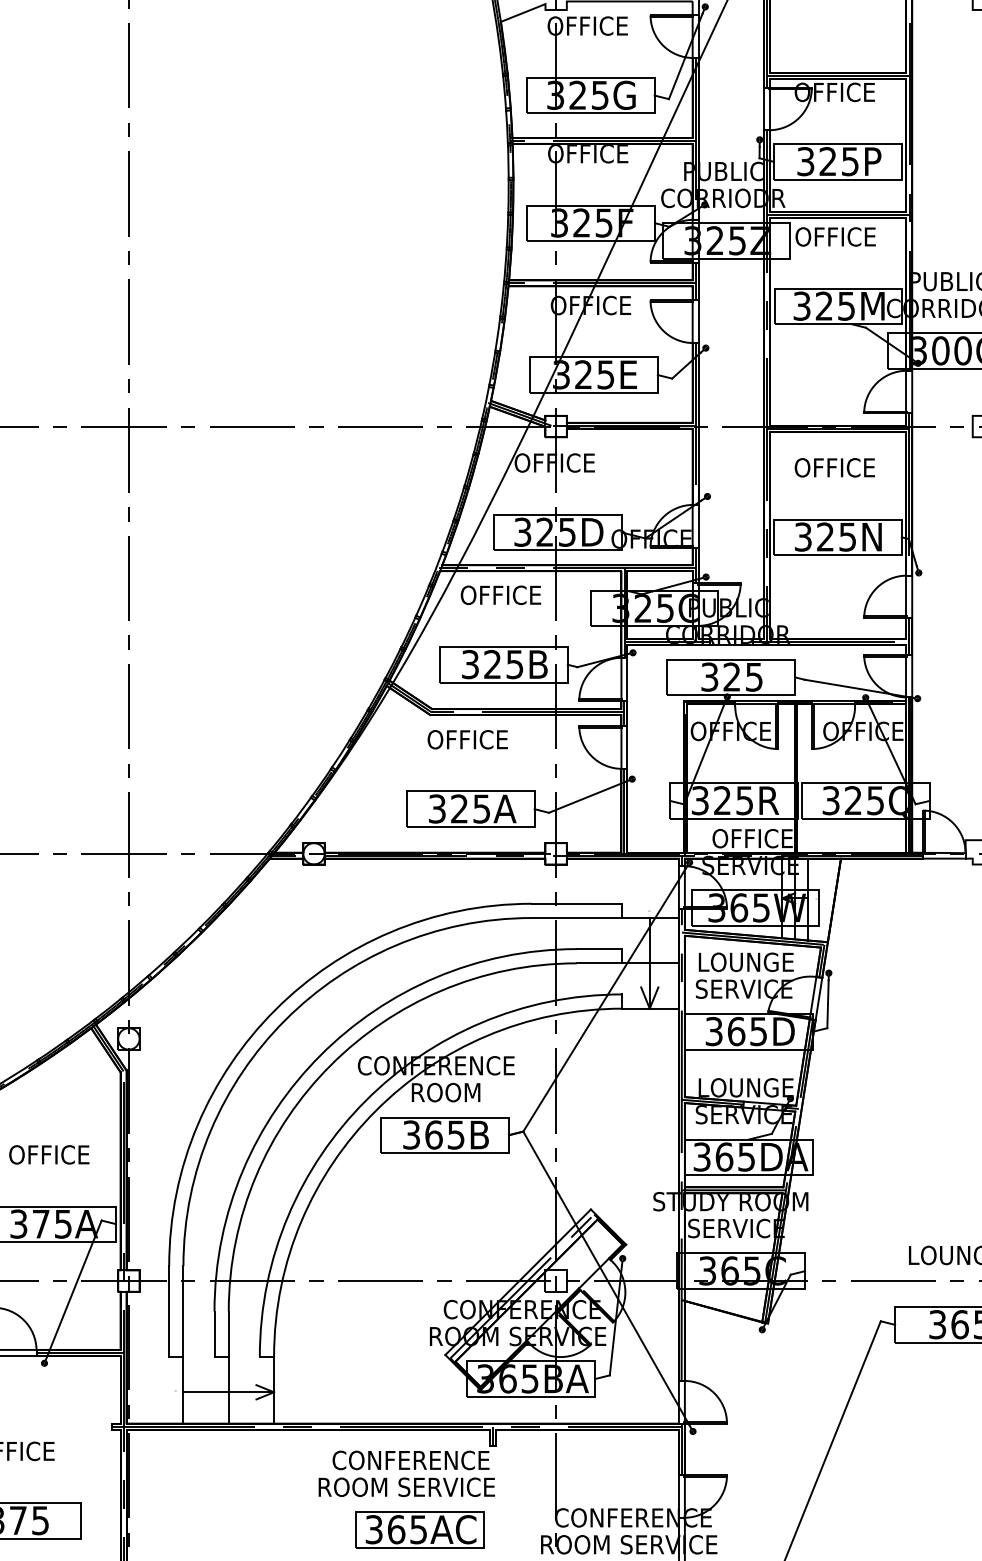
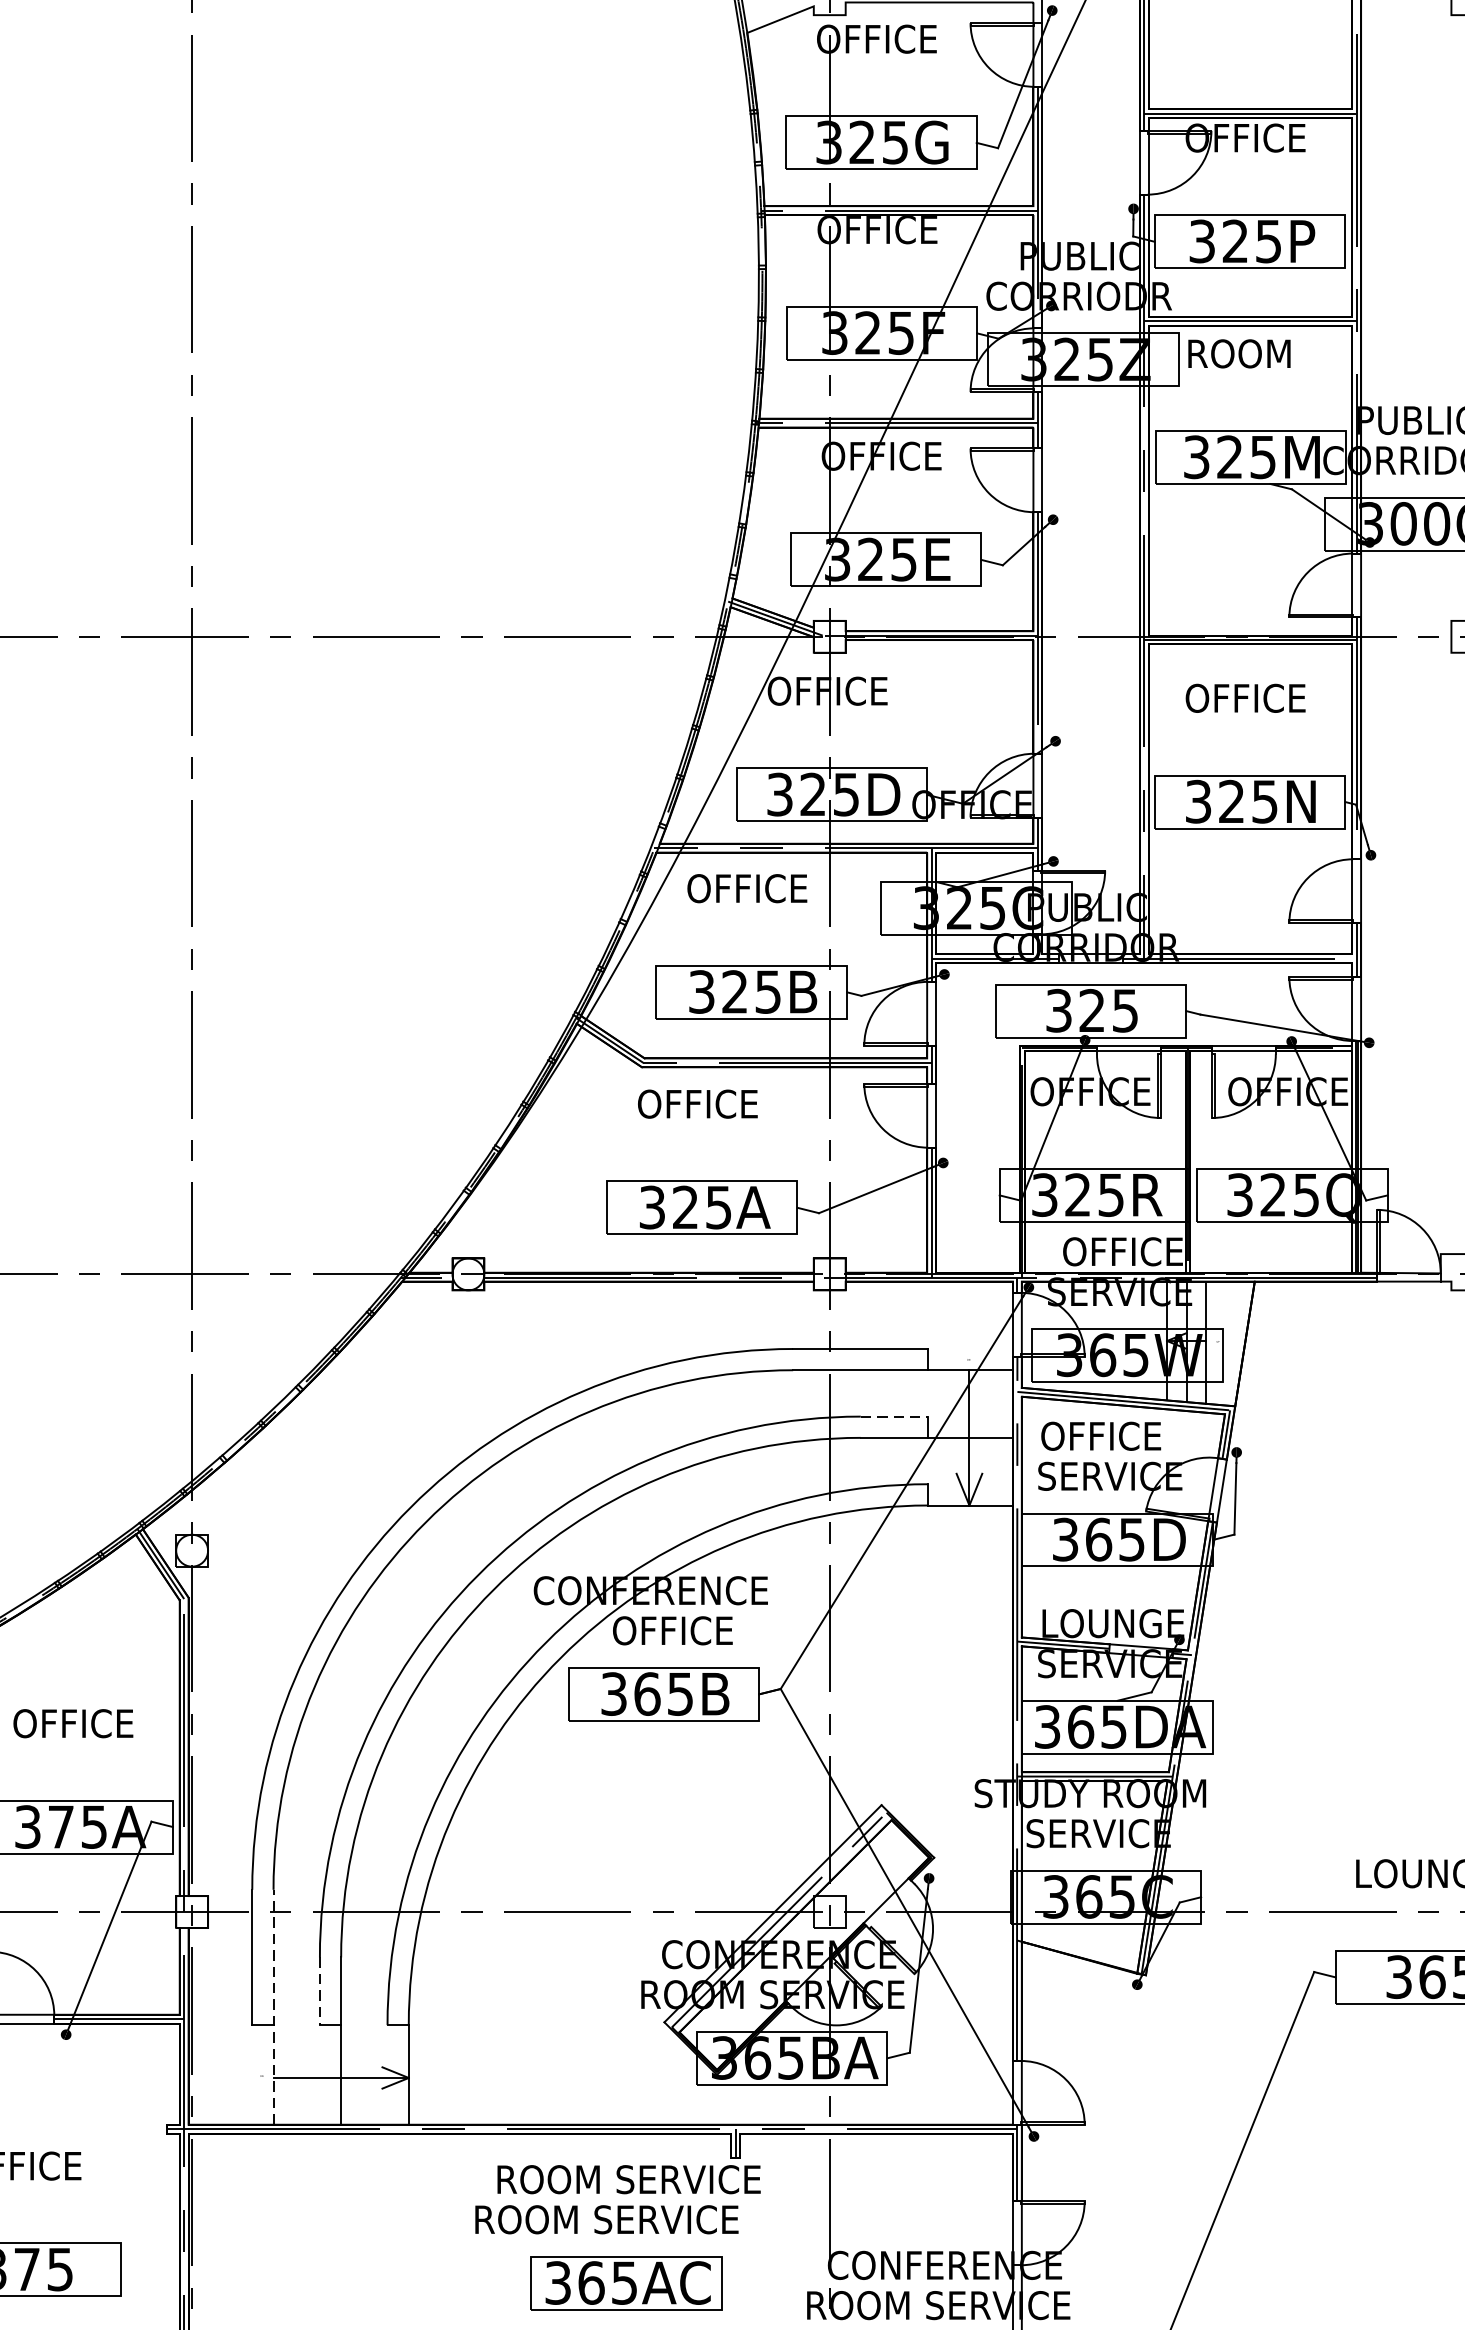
text: (835, 236) -> (1246, 353), OFFICE -> ROOM
line: (599, 949) -> (894, 1417), solid -> dashed
text: (745, 962) -> (1112, 1436), LOUNGE -> OFFICE
text: (450, 1092) -> (672, 1630), ROOM -> OFFICE
line: (214, 1334) -> (319, 1991), solid -> dashed
line: (183, 1344) -> (273, 2006), solid -> dashed
text: (420, 1460) -> (627, 2179), CONFERENCE -> ROOM SERVICE

